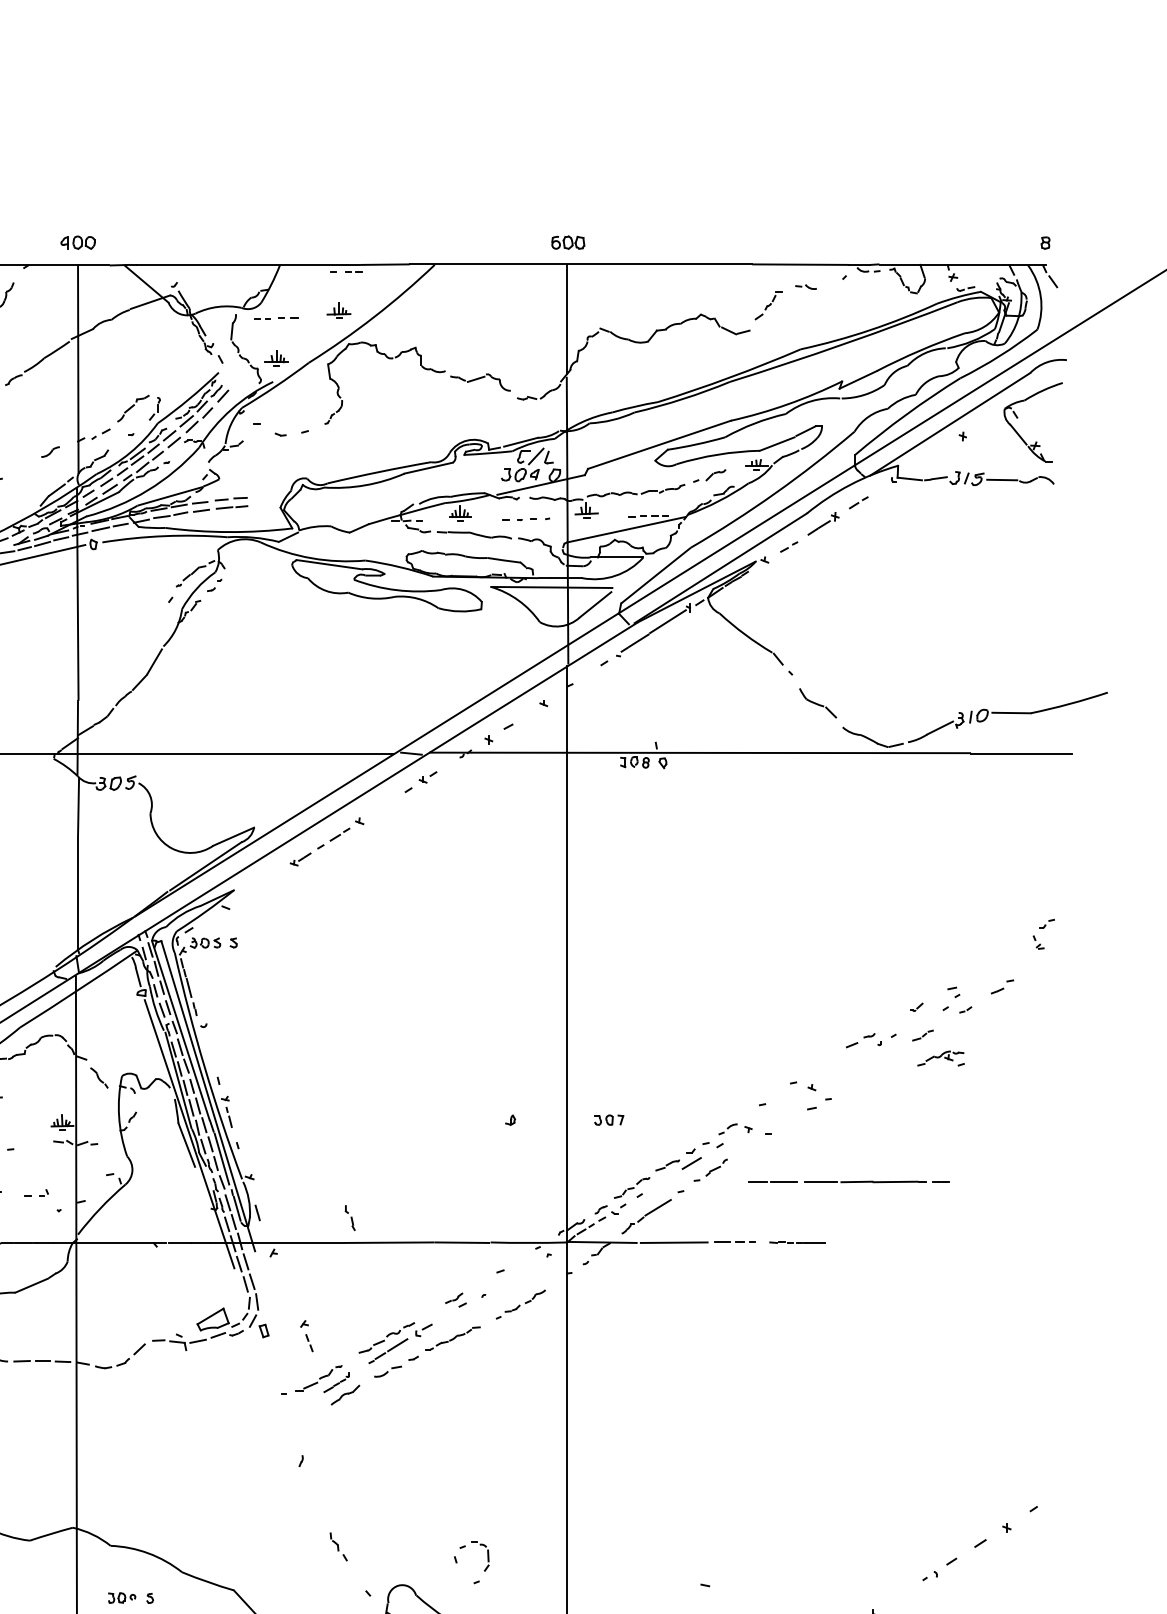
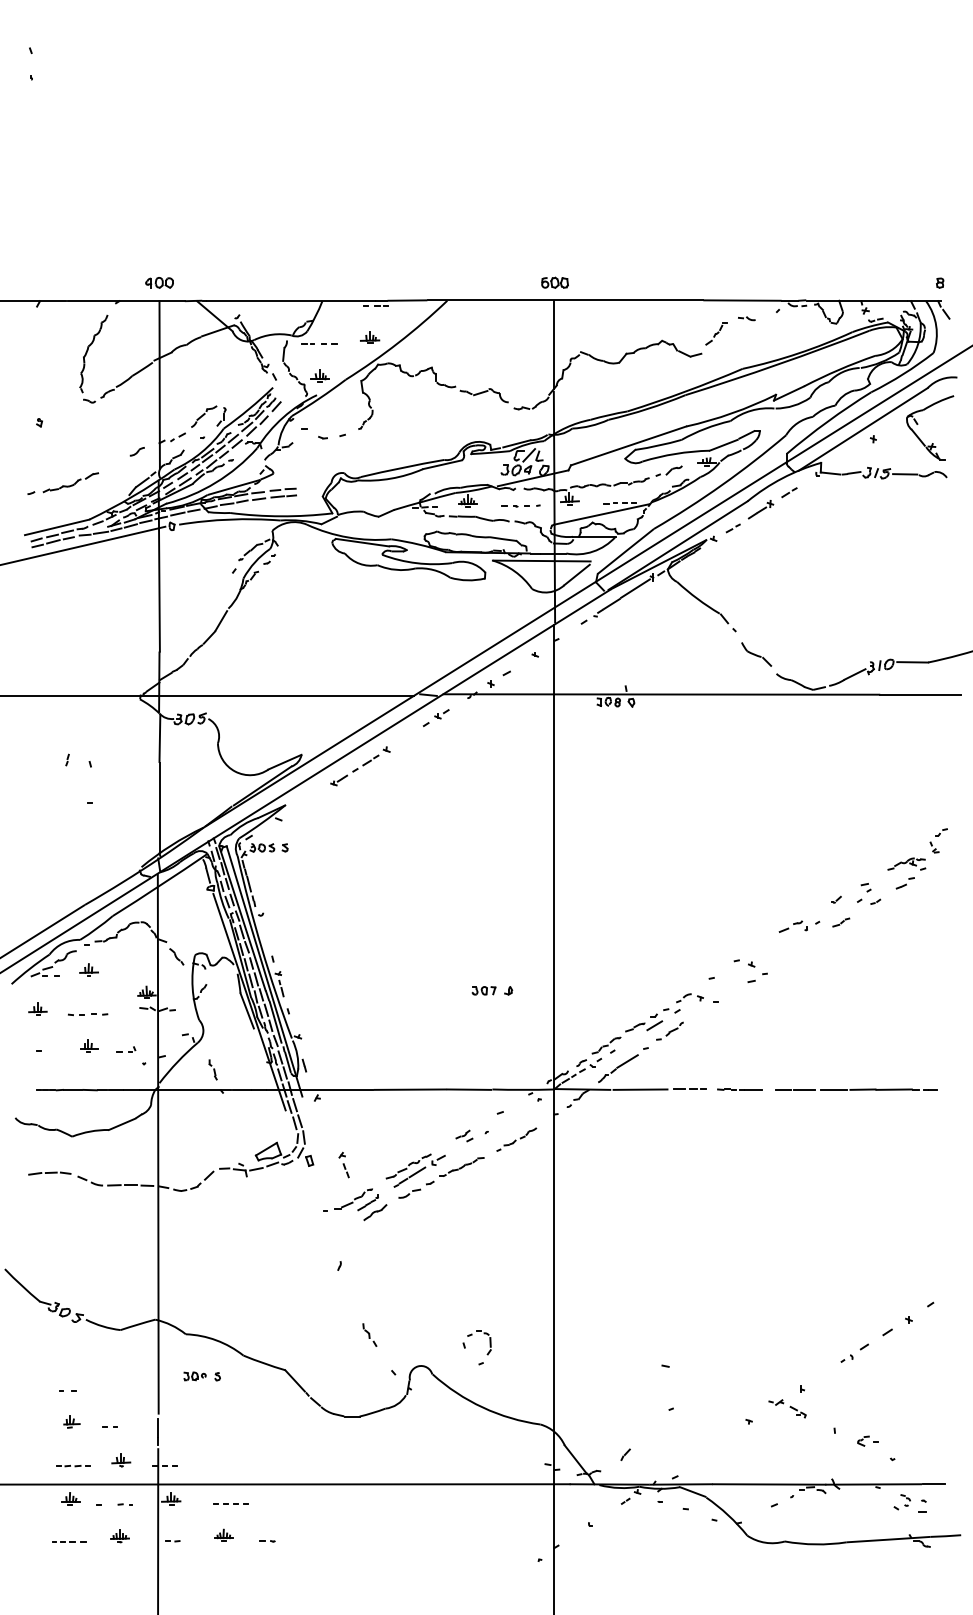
part: (940, 1057) -> (906, 863), moved
part: (608, 1119) -> (483, 990), moved
line: (848, 1181) -> (856, 1089), moved
part: (349, 1217) -> (212, 1069), moved

